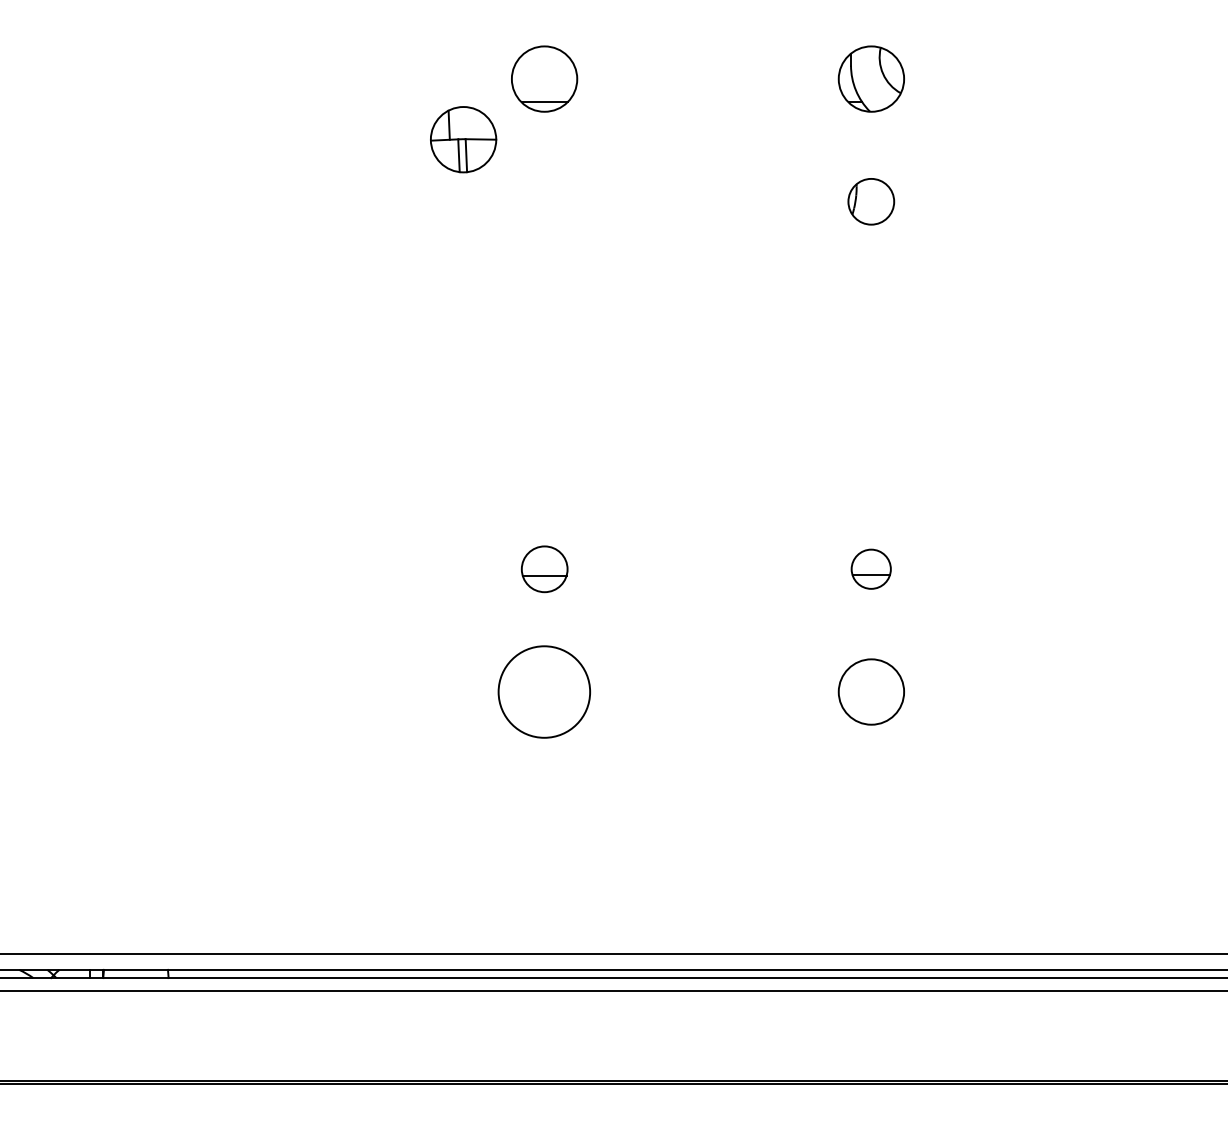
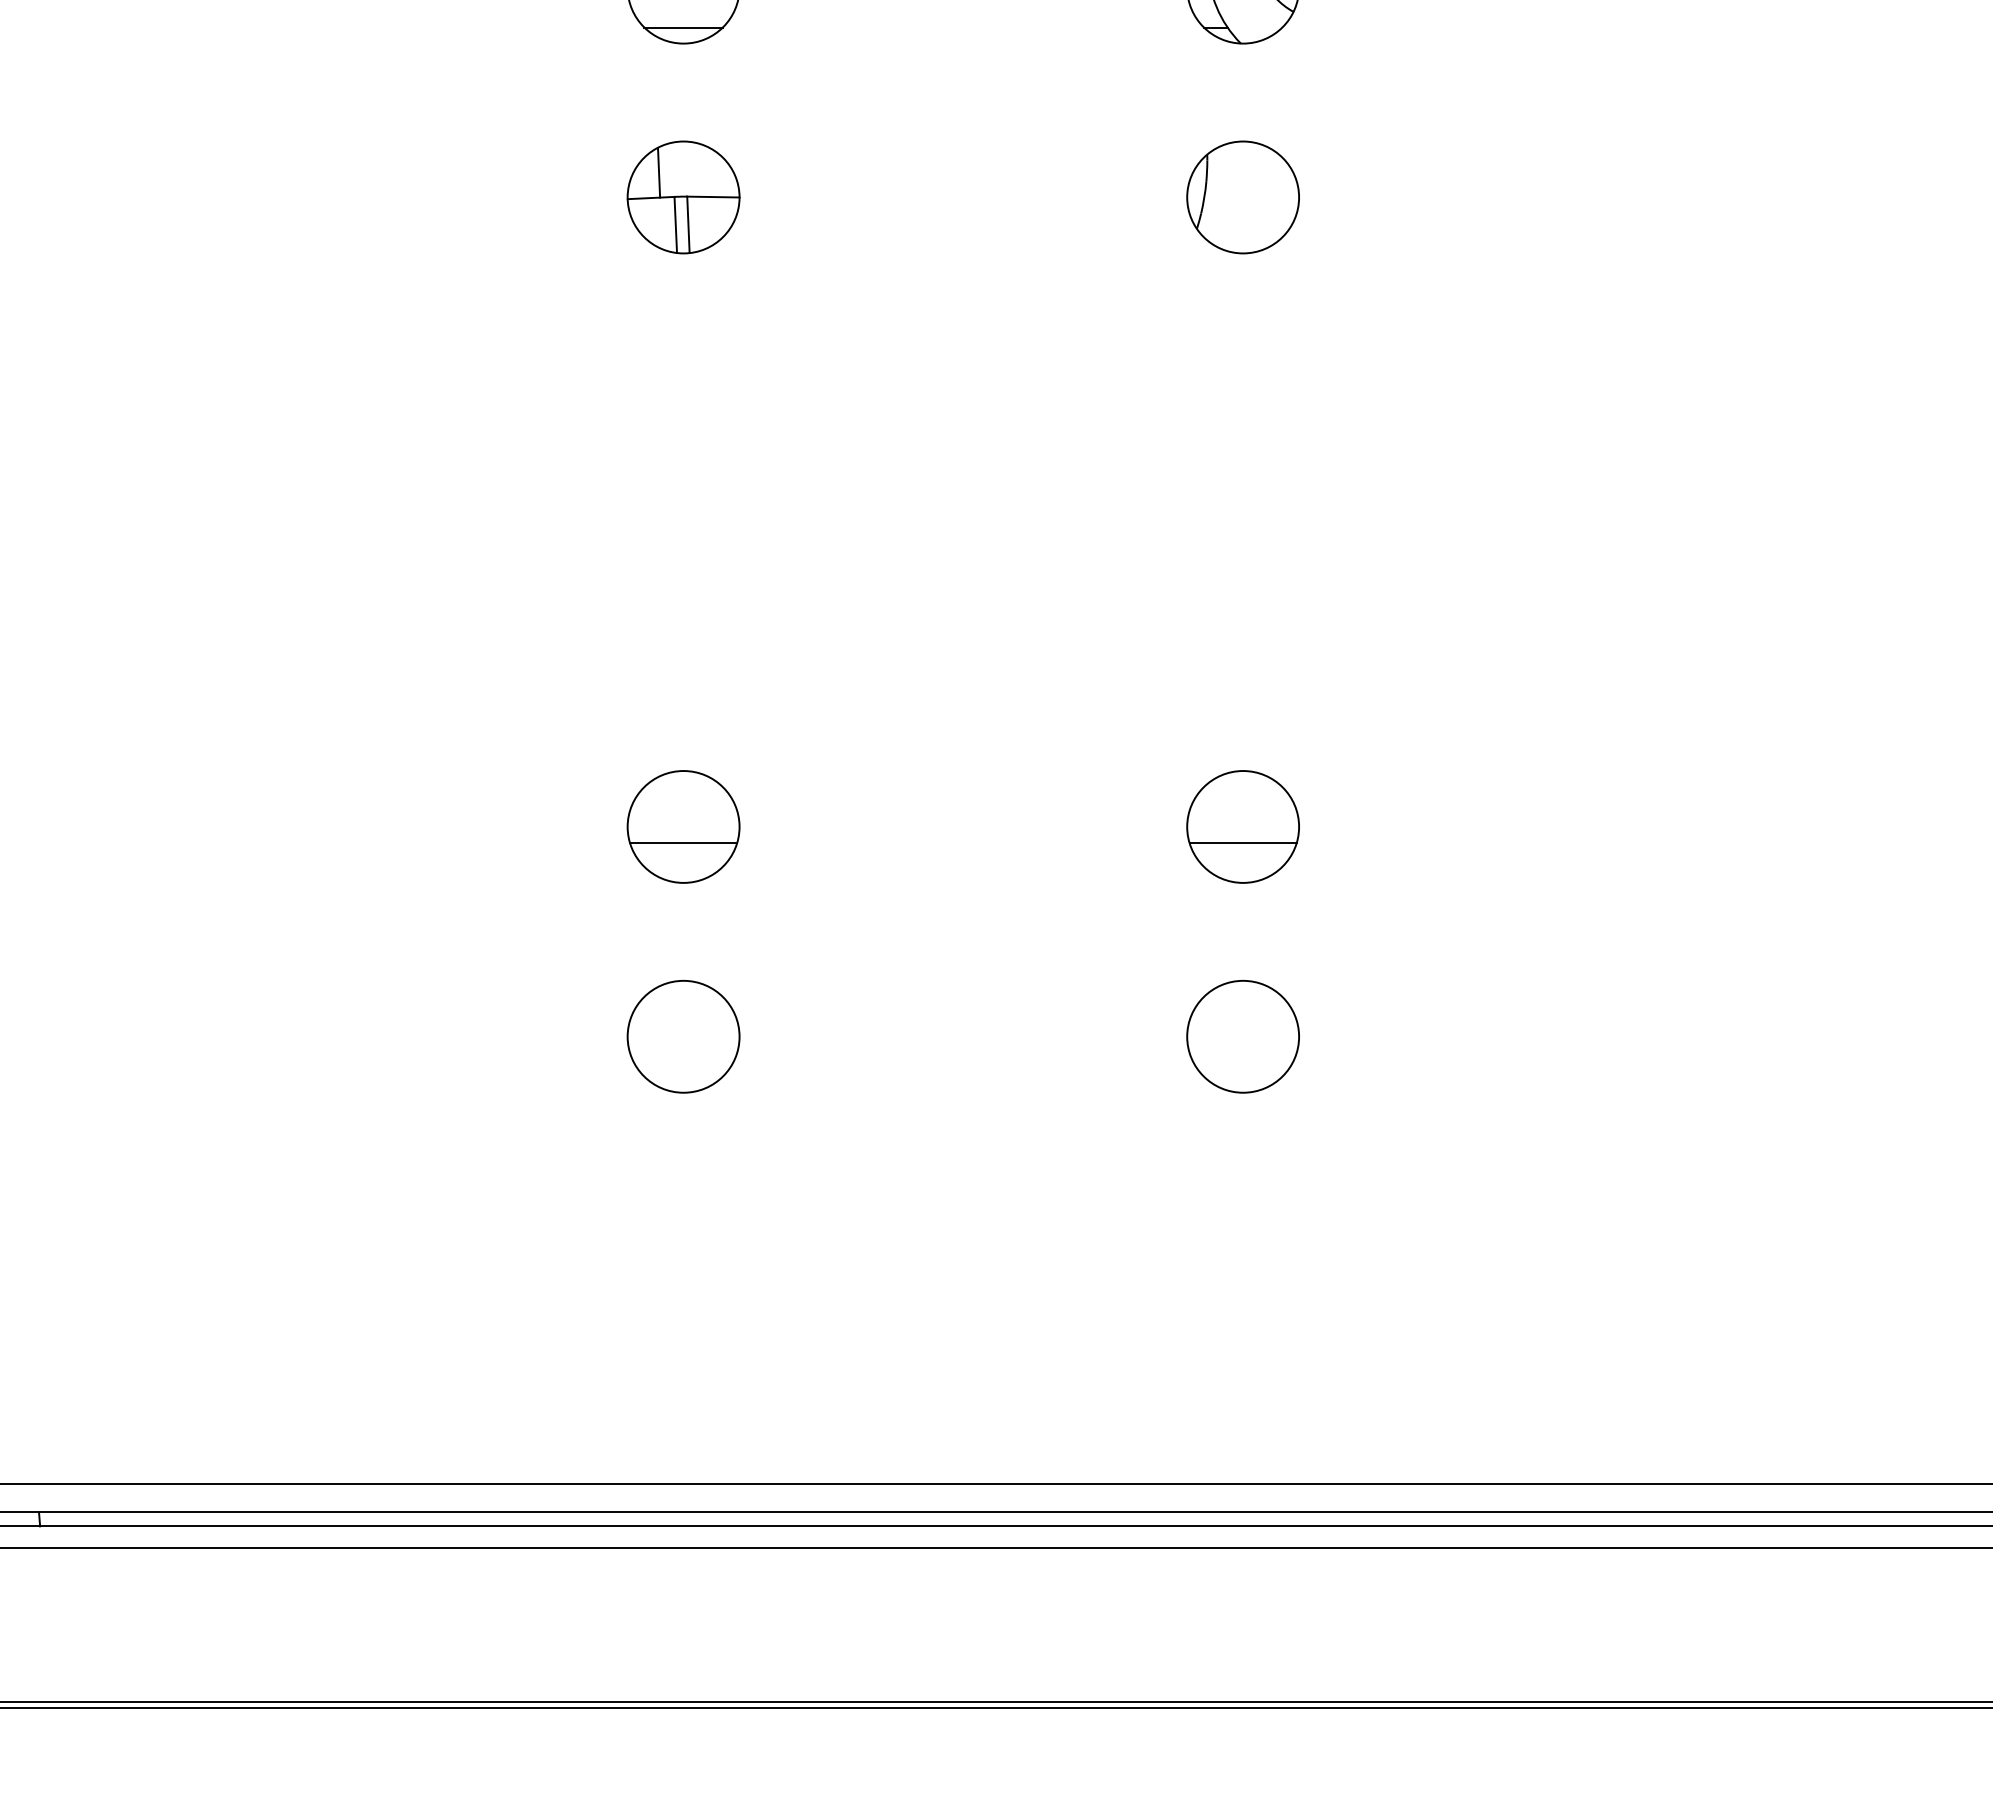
part: (463, 139) -> (683, 197), moved
part: (870, 201) -> (1241, 197), size x1.43
part: (544, 568) -> (683, 825), size x1.43
part: (870, 568) -> (1241, 825), size x1.67
part: (544, 691) -> (683, 1035), size x0.71

